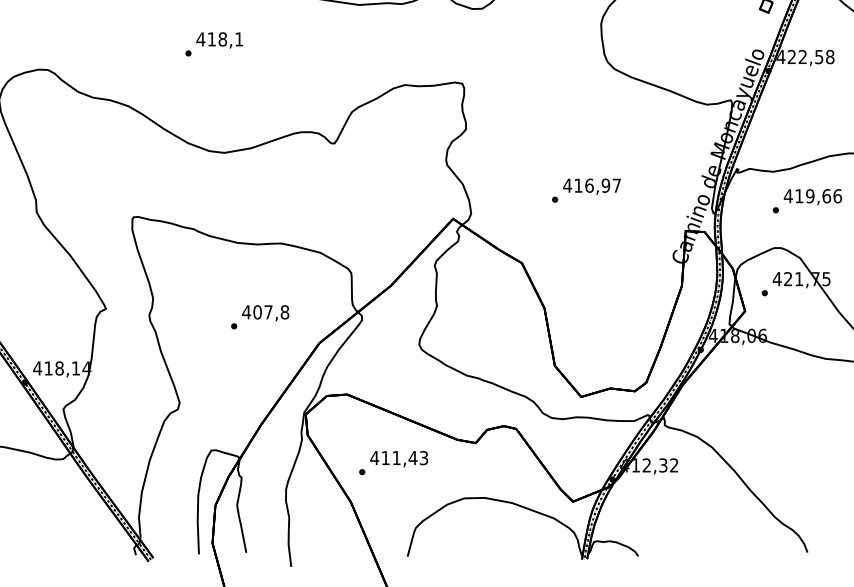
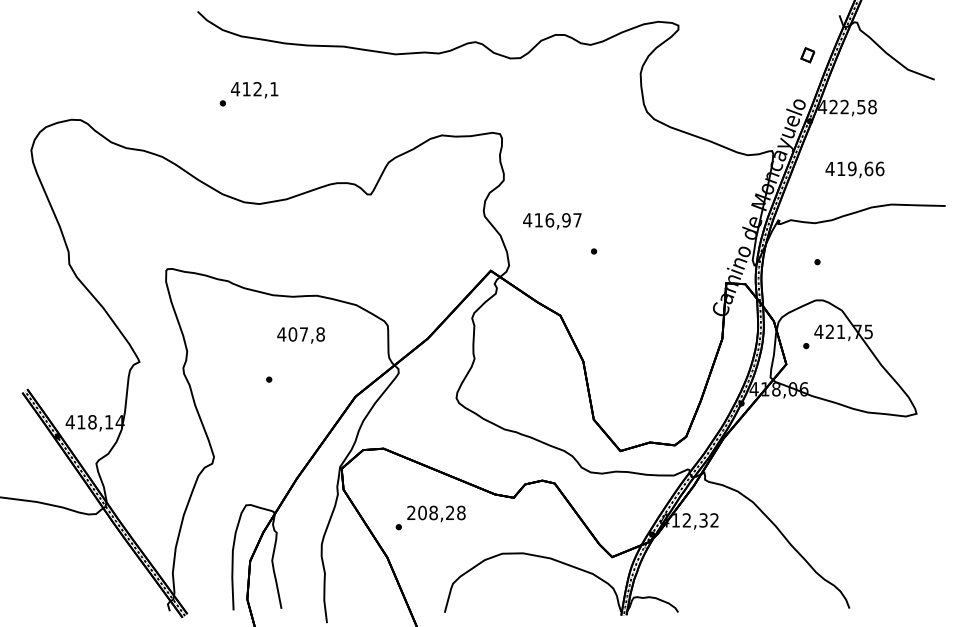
text: (222, 39) -> (257, 89), 418,1 -> 412,1
text: (592, 186) -> (552, 221), moved
text: (812, 196) -> (854, 169), moved
text: (265, 313) -> (300, 335), moved
text: (398, 457) -> (435, 512), 411,43 -> 208,28

